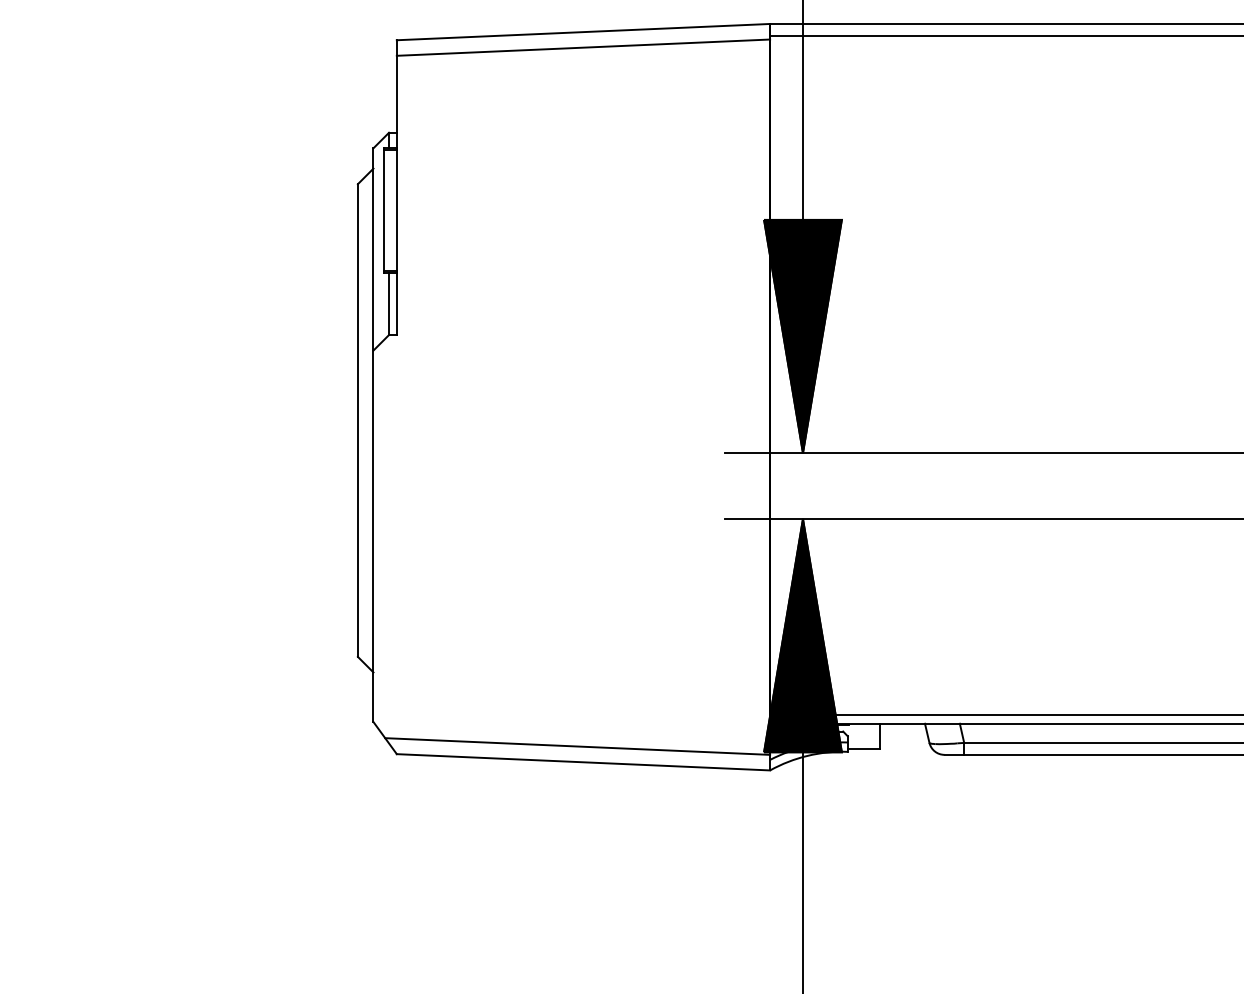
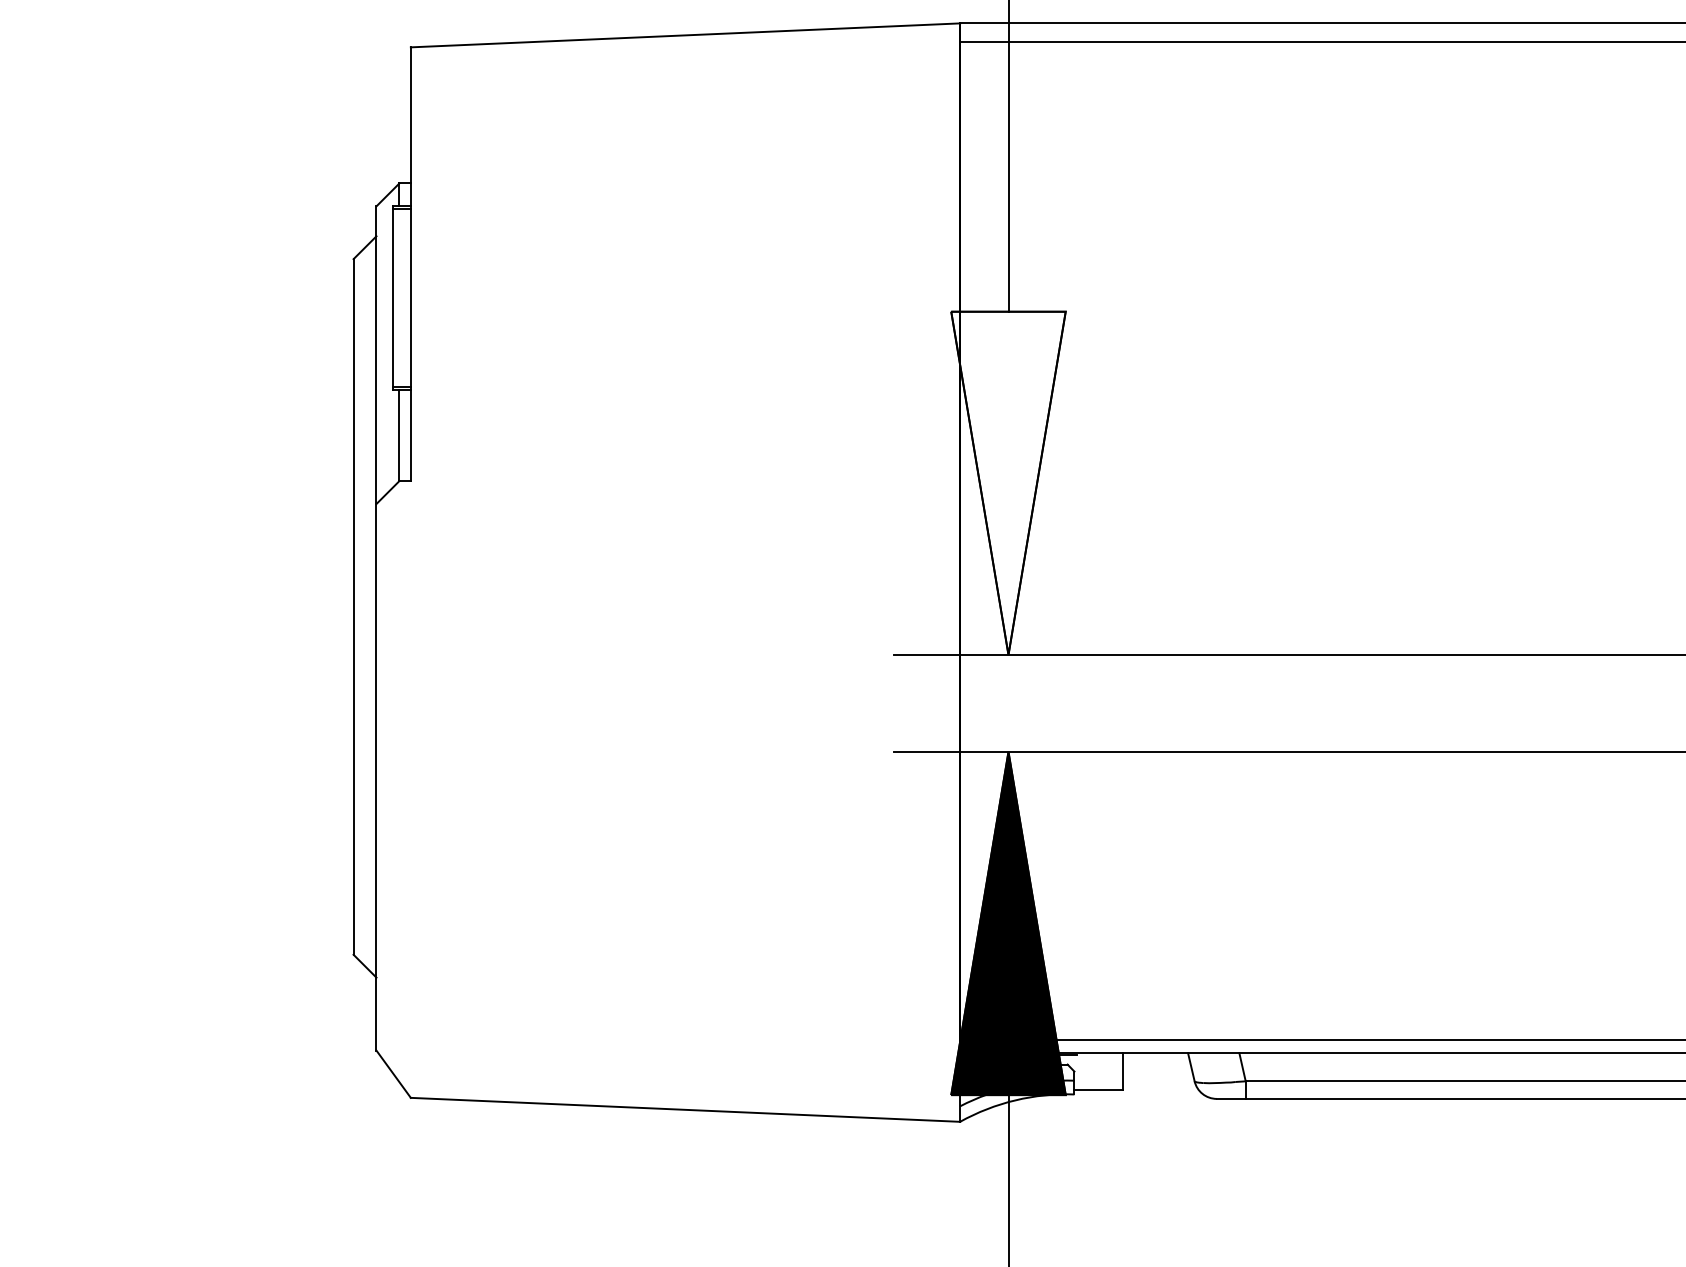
line: (583, 47) -> (685, 58), removed
fill: (802, 336) -> (1007, 483), removed
line: (577, 746) -> (676, 1086), removed

